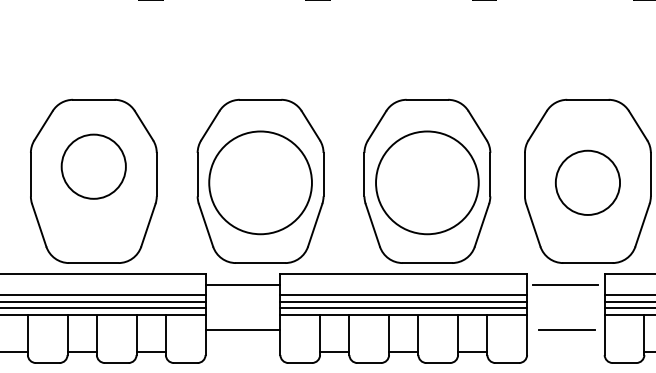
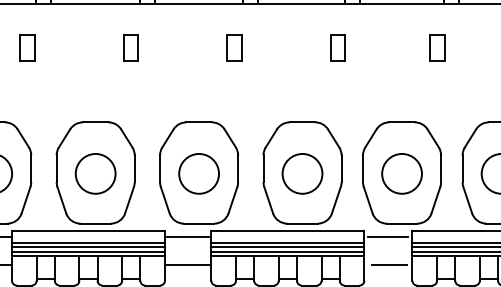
circle: (93, 166) -> (95, 173), moved
circle: (261, 182) -> (199, 173), size x0.62
circle: (427, 182) -> (302, 173), size x0.62

